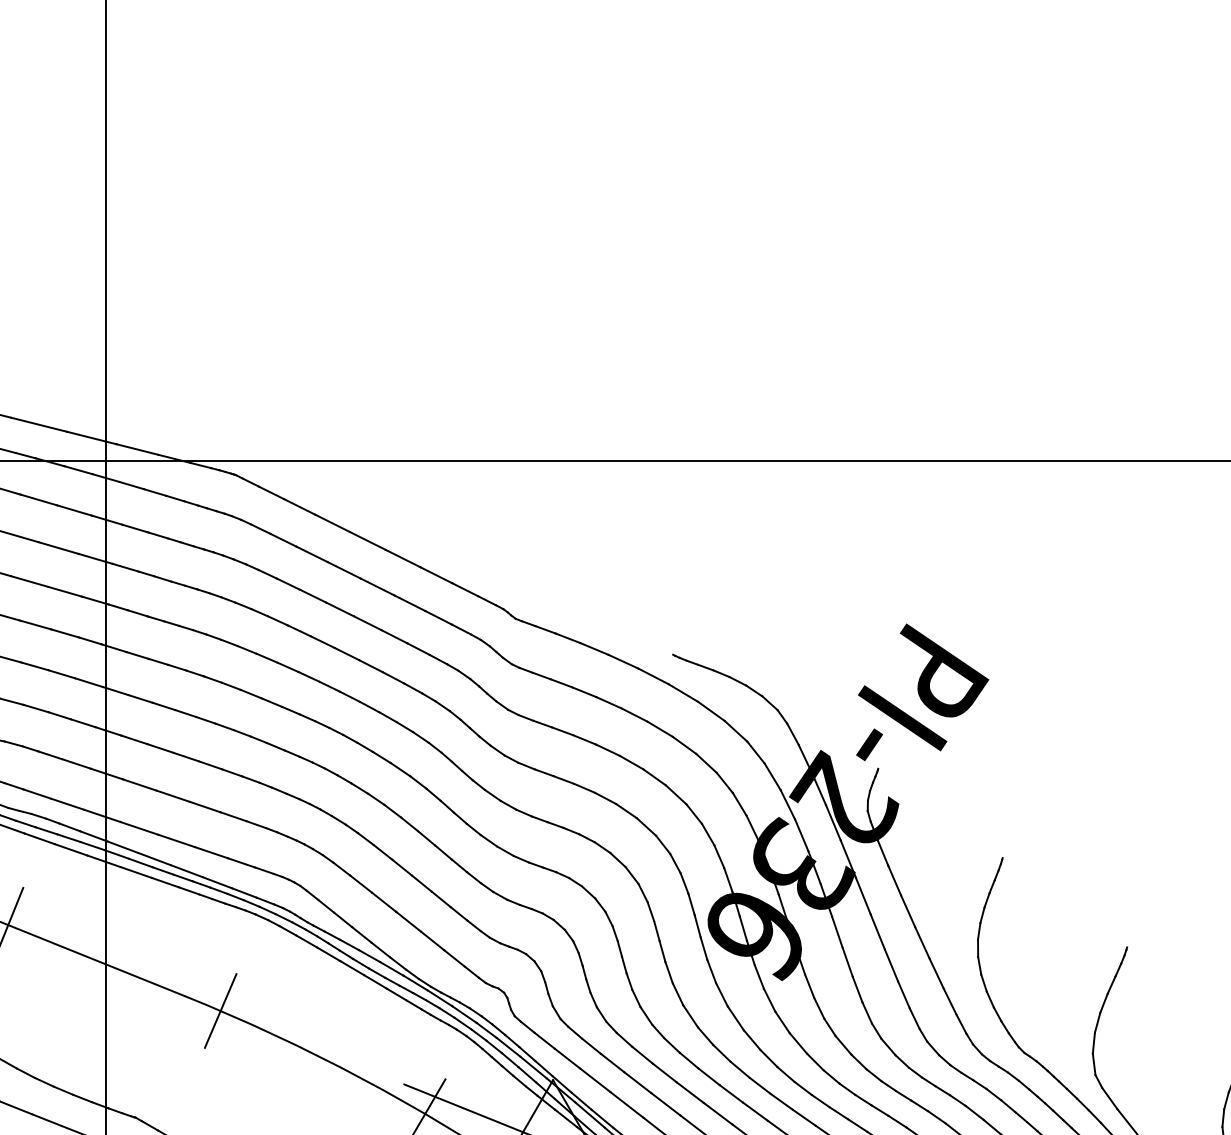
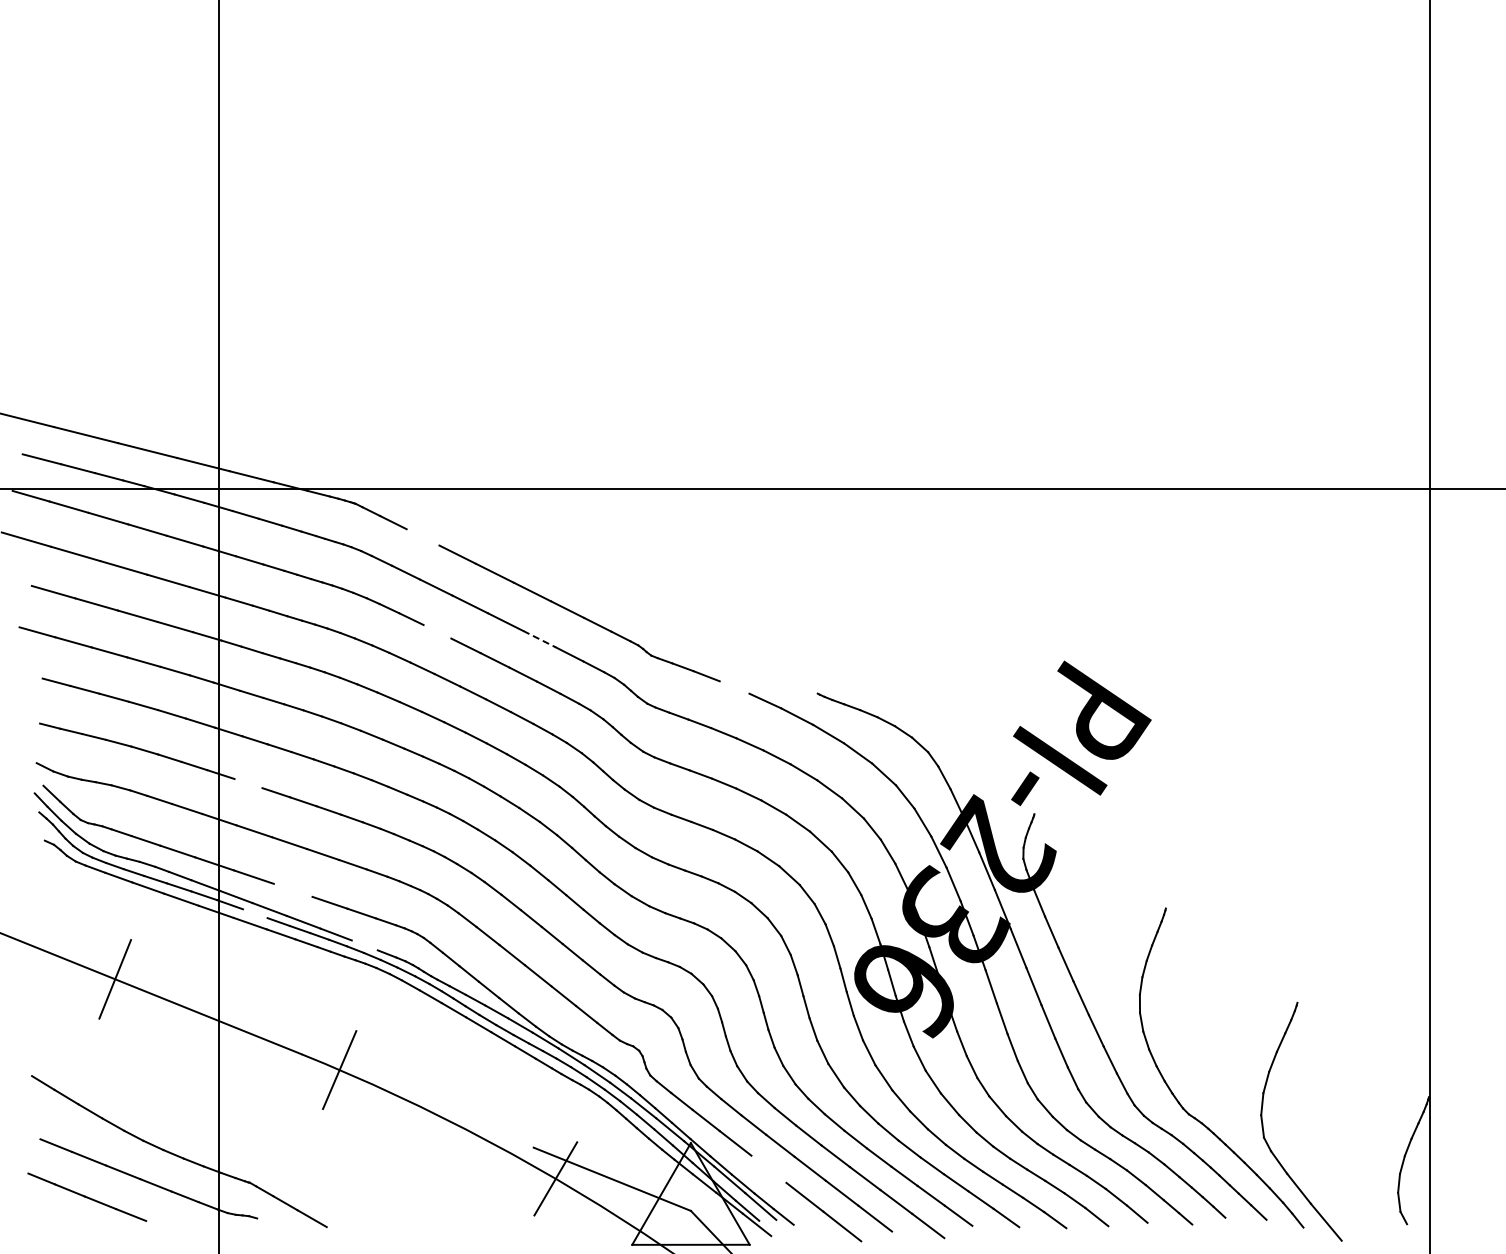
line: (299, 506) -> (422, 537), removed
line: (313, 595) -> (437, 631), removed
line: (409, 603) -> (539, 639), solid -> dashed
line: (594, 648) -> (734, 687), removed
line: (134, 739) -> (248, 783), removed
line: (176, 840) -> (292, 889), removed
line: (141, 862) -> (255, 913), removed
line: (244, 893) -> (364, 945), removed
line: (626, 1104) -> (768, 1168), removed

